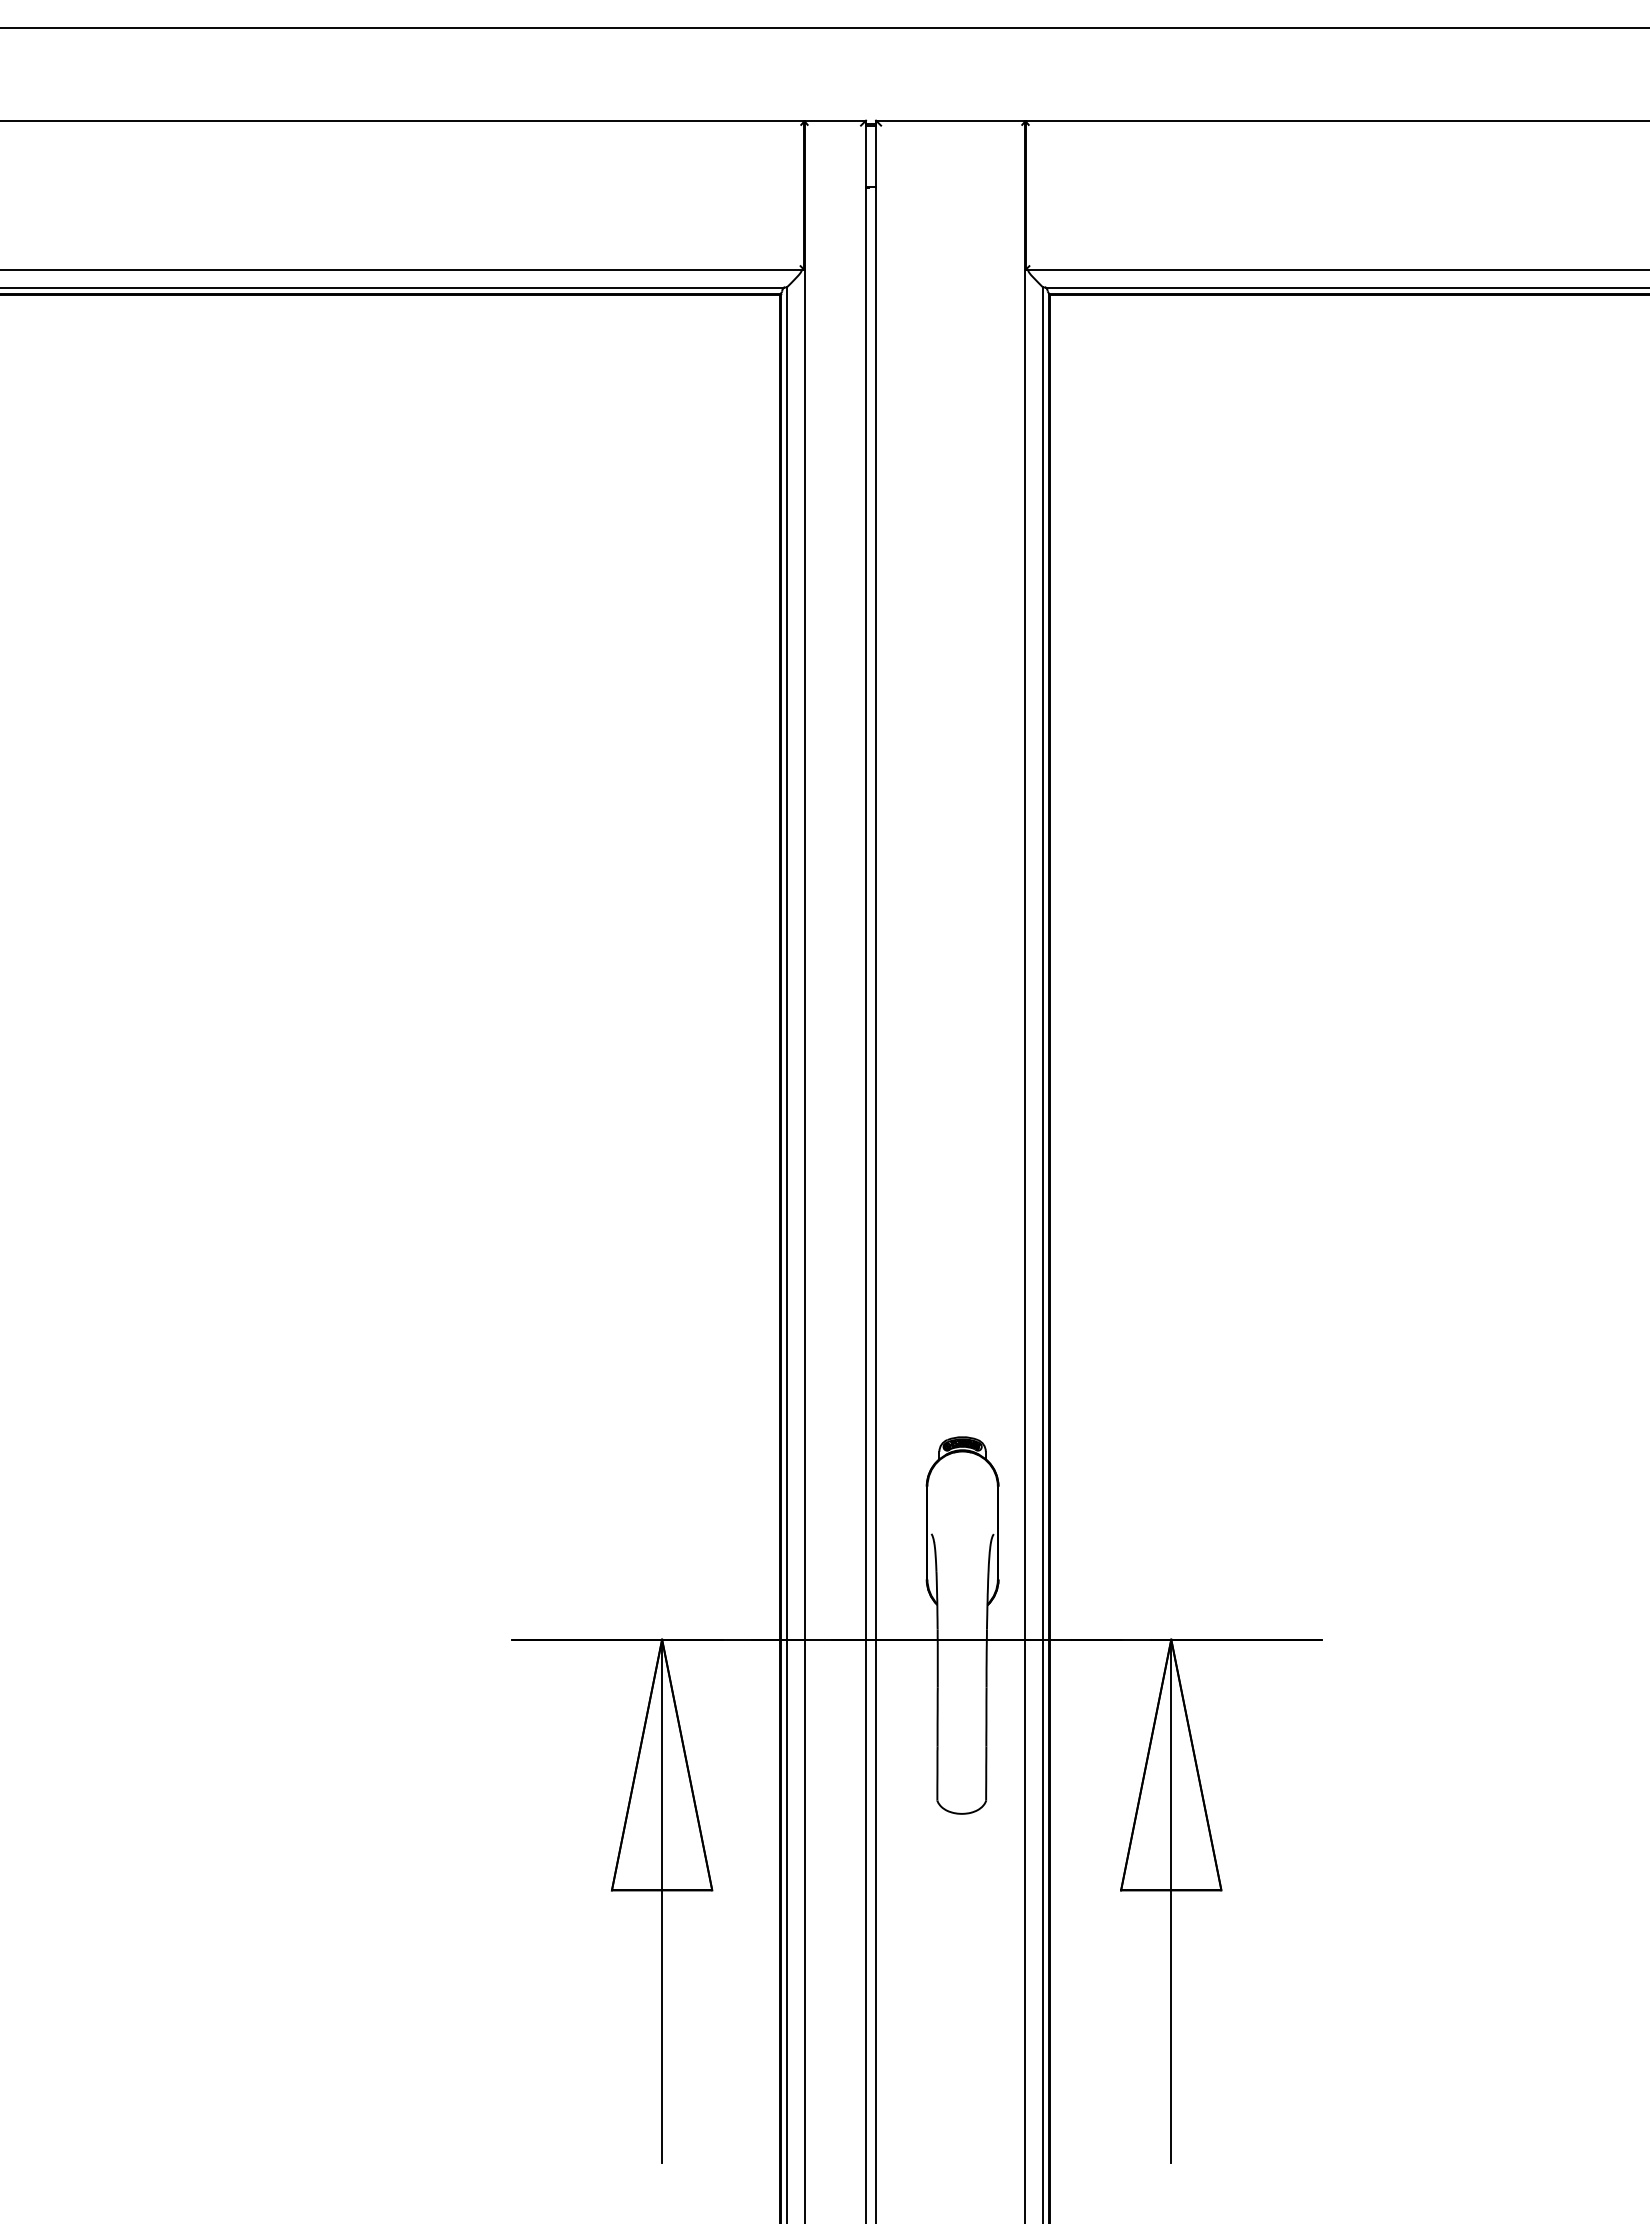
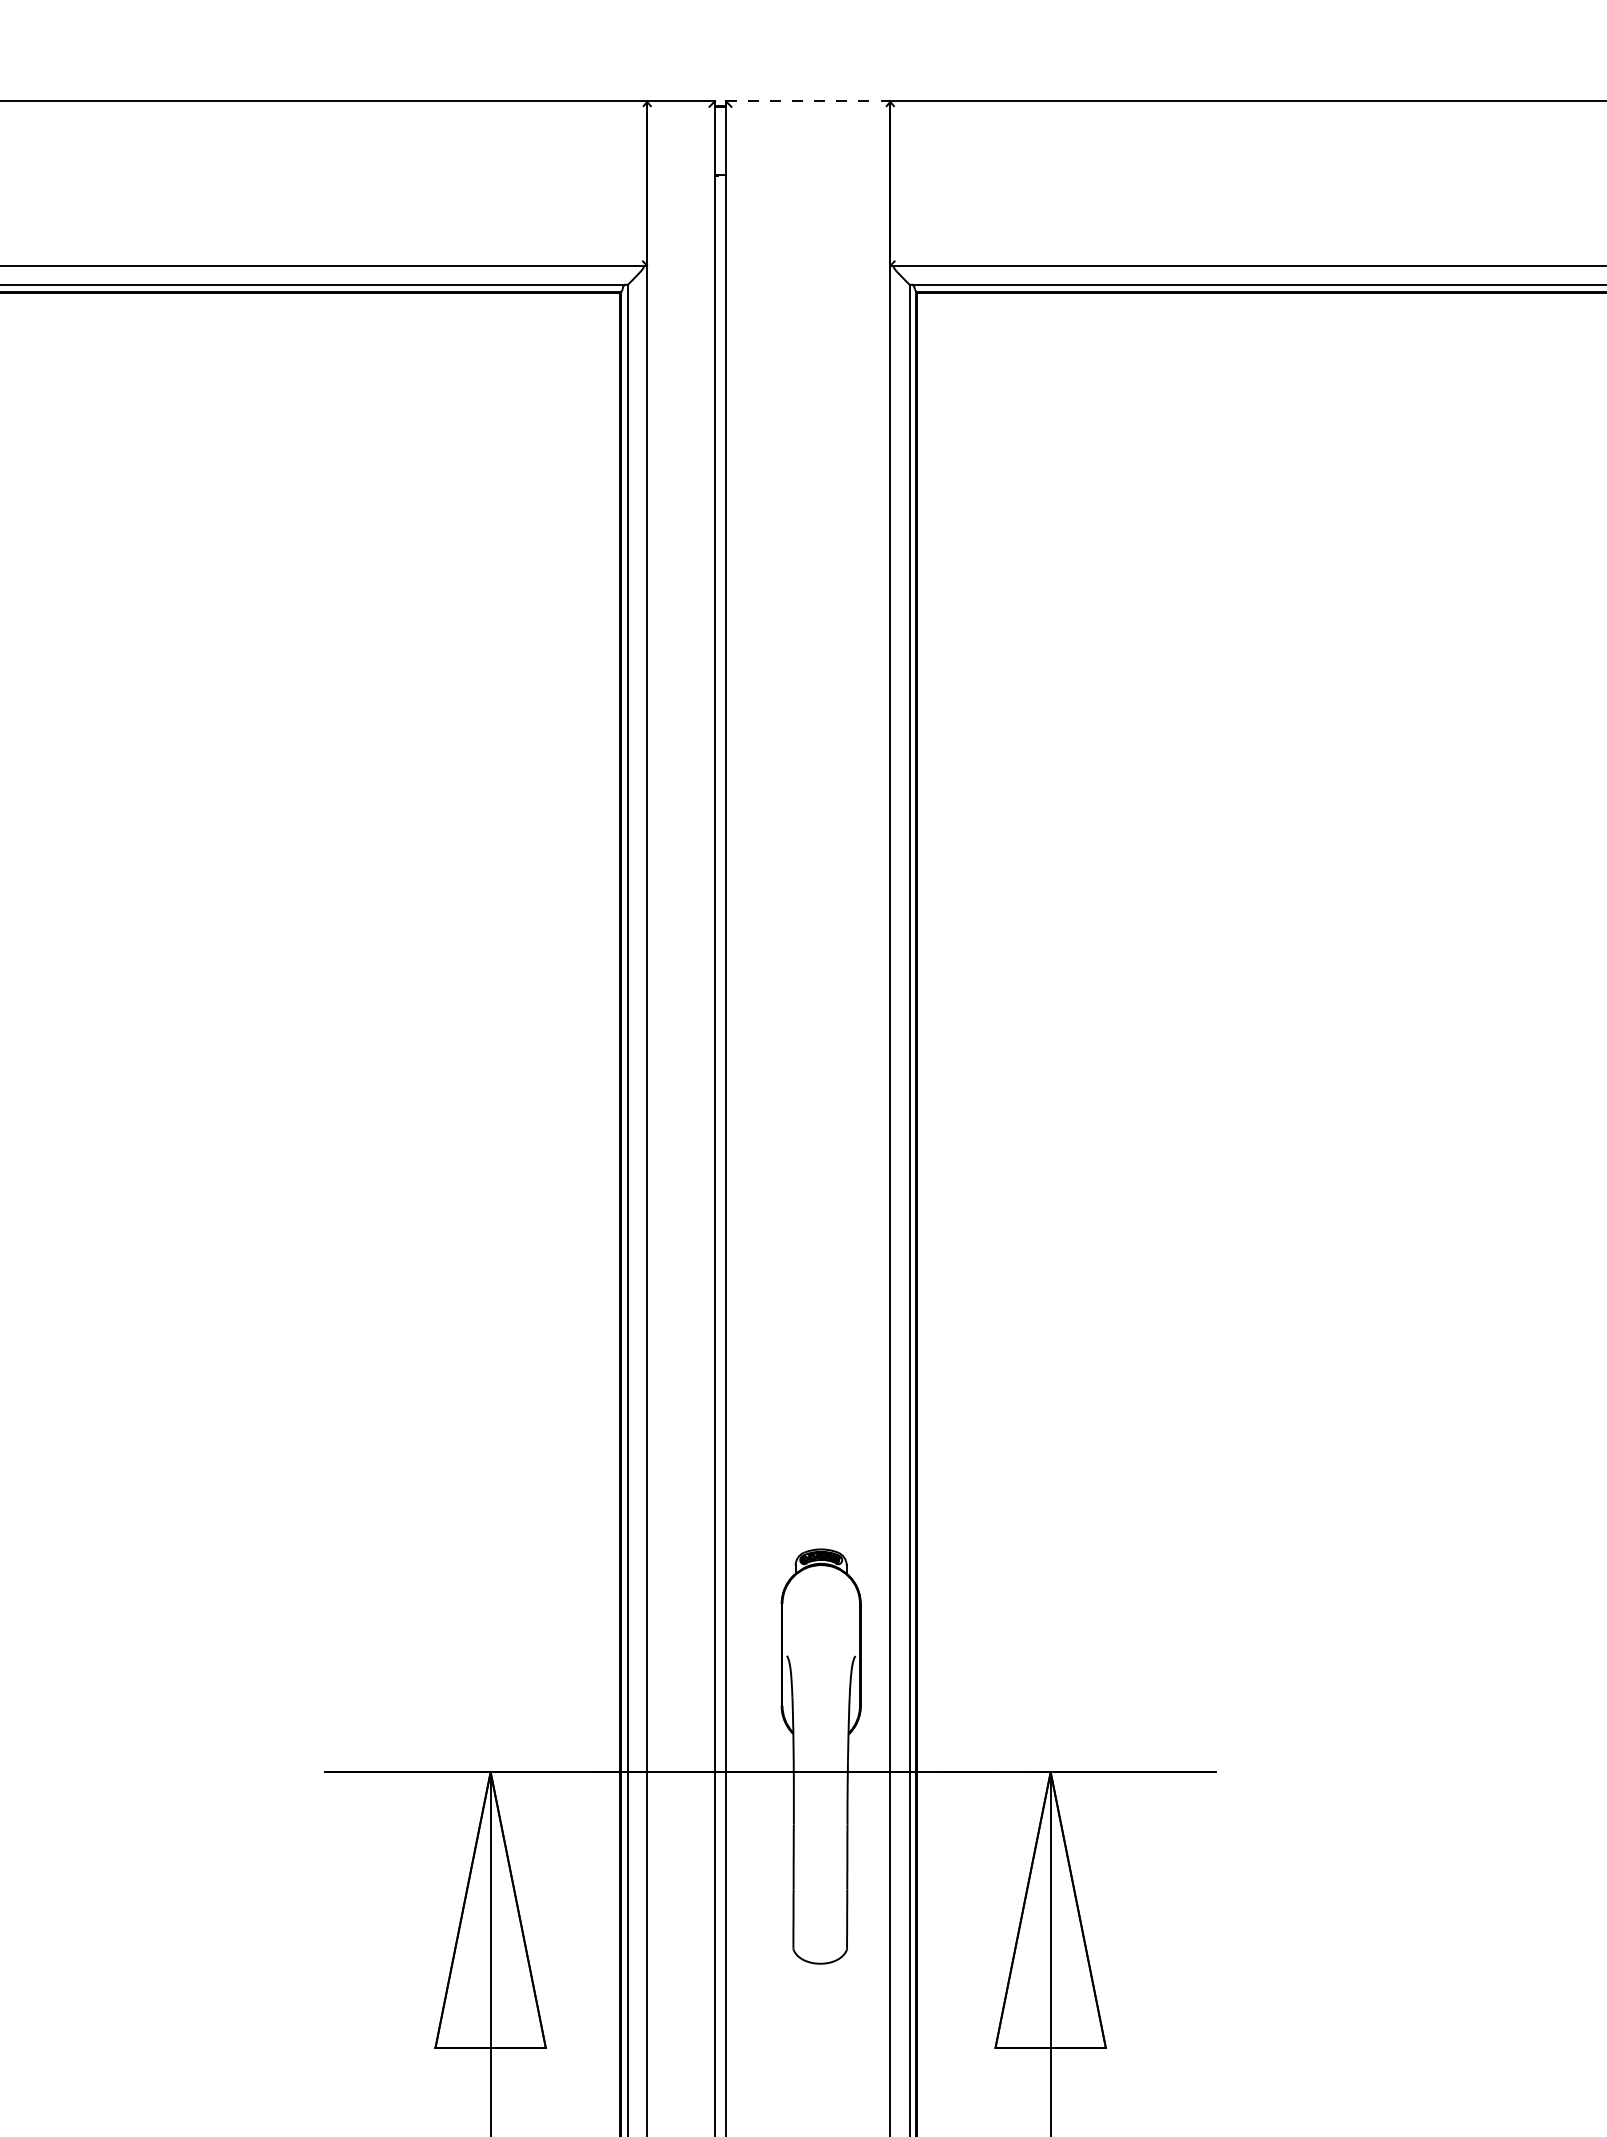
line: (950, 120) -> (807, 101), solid -> dashed

